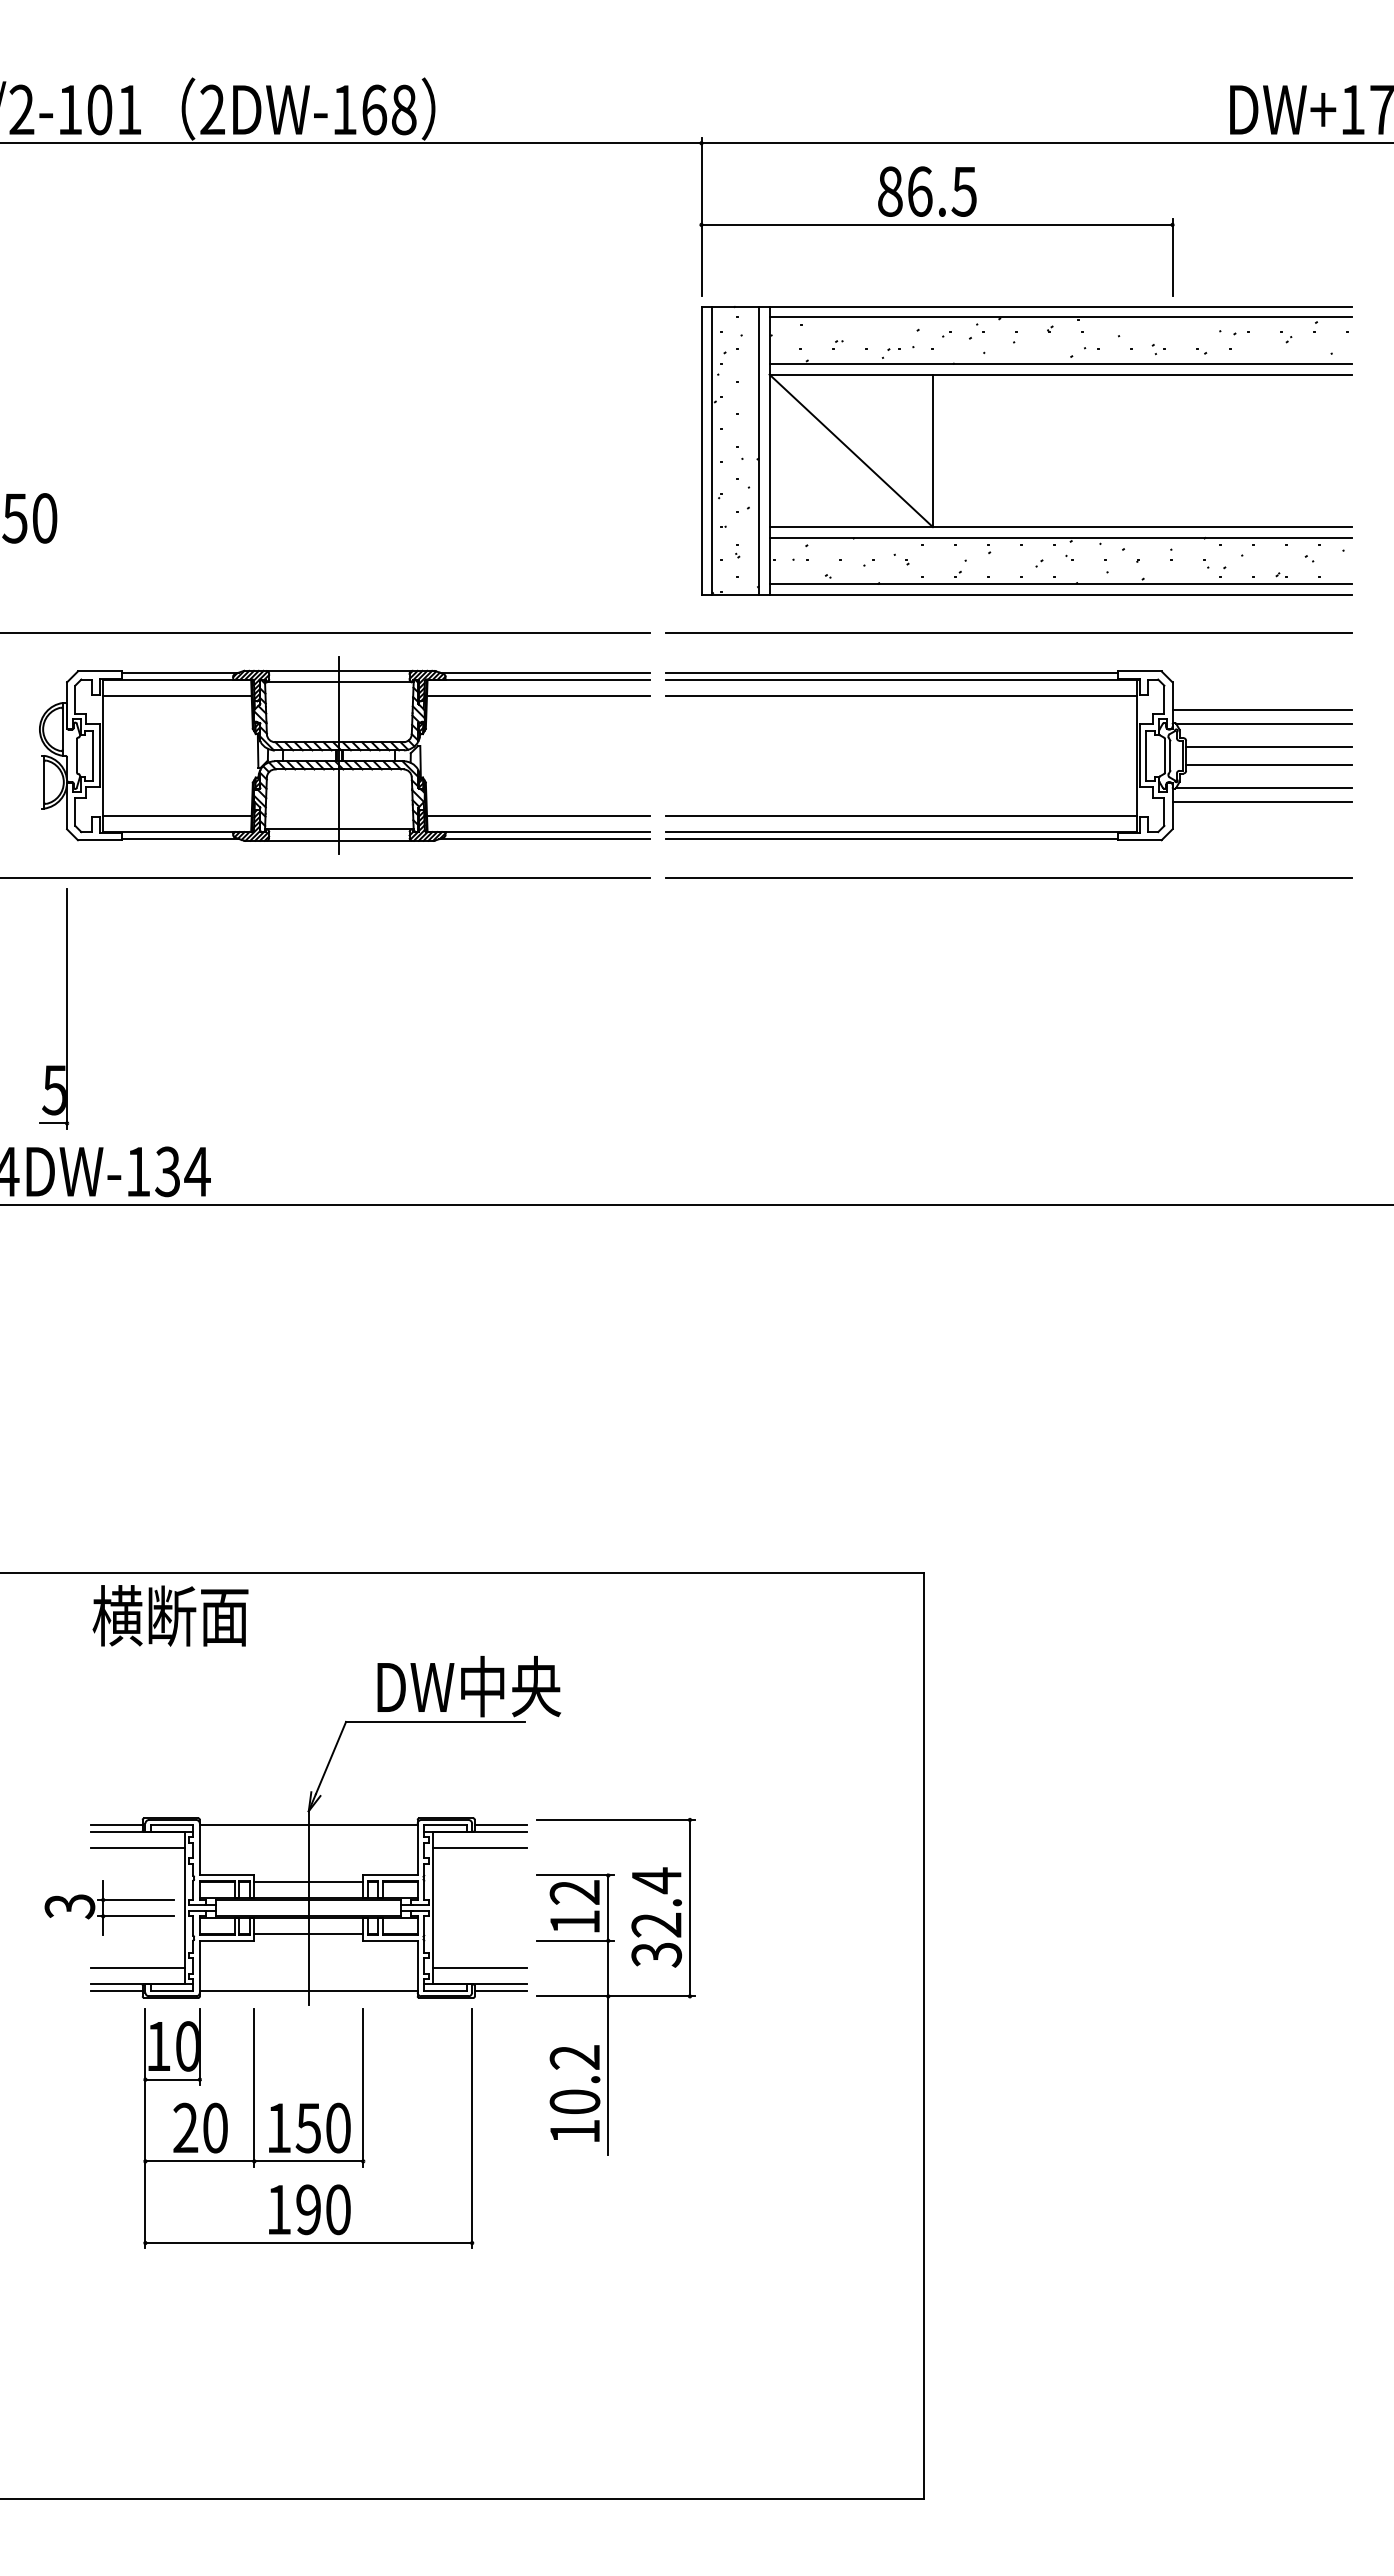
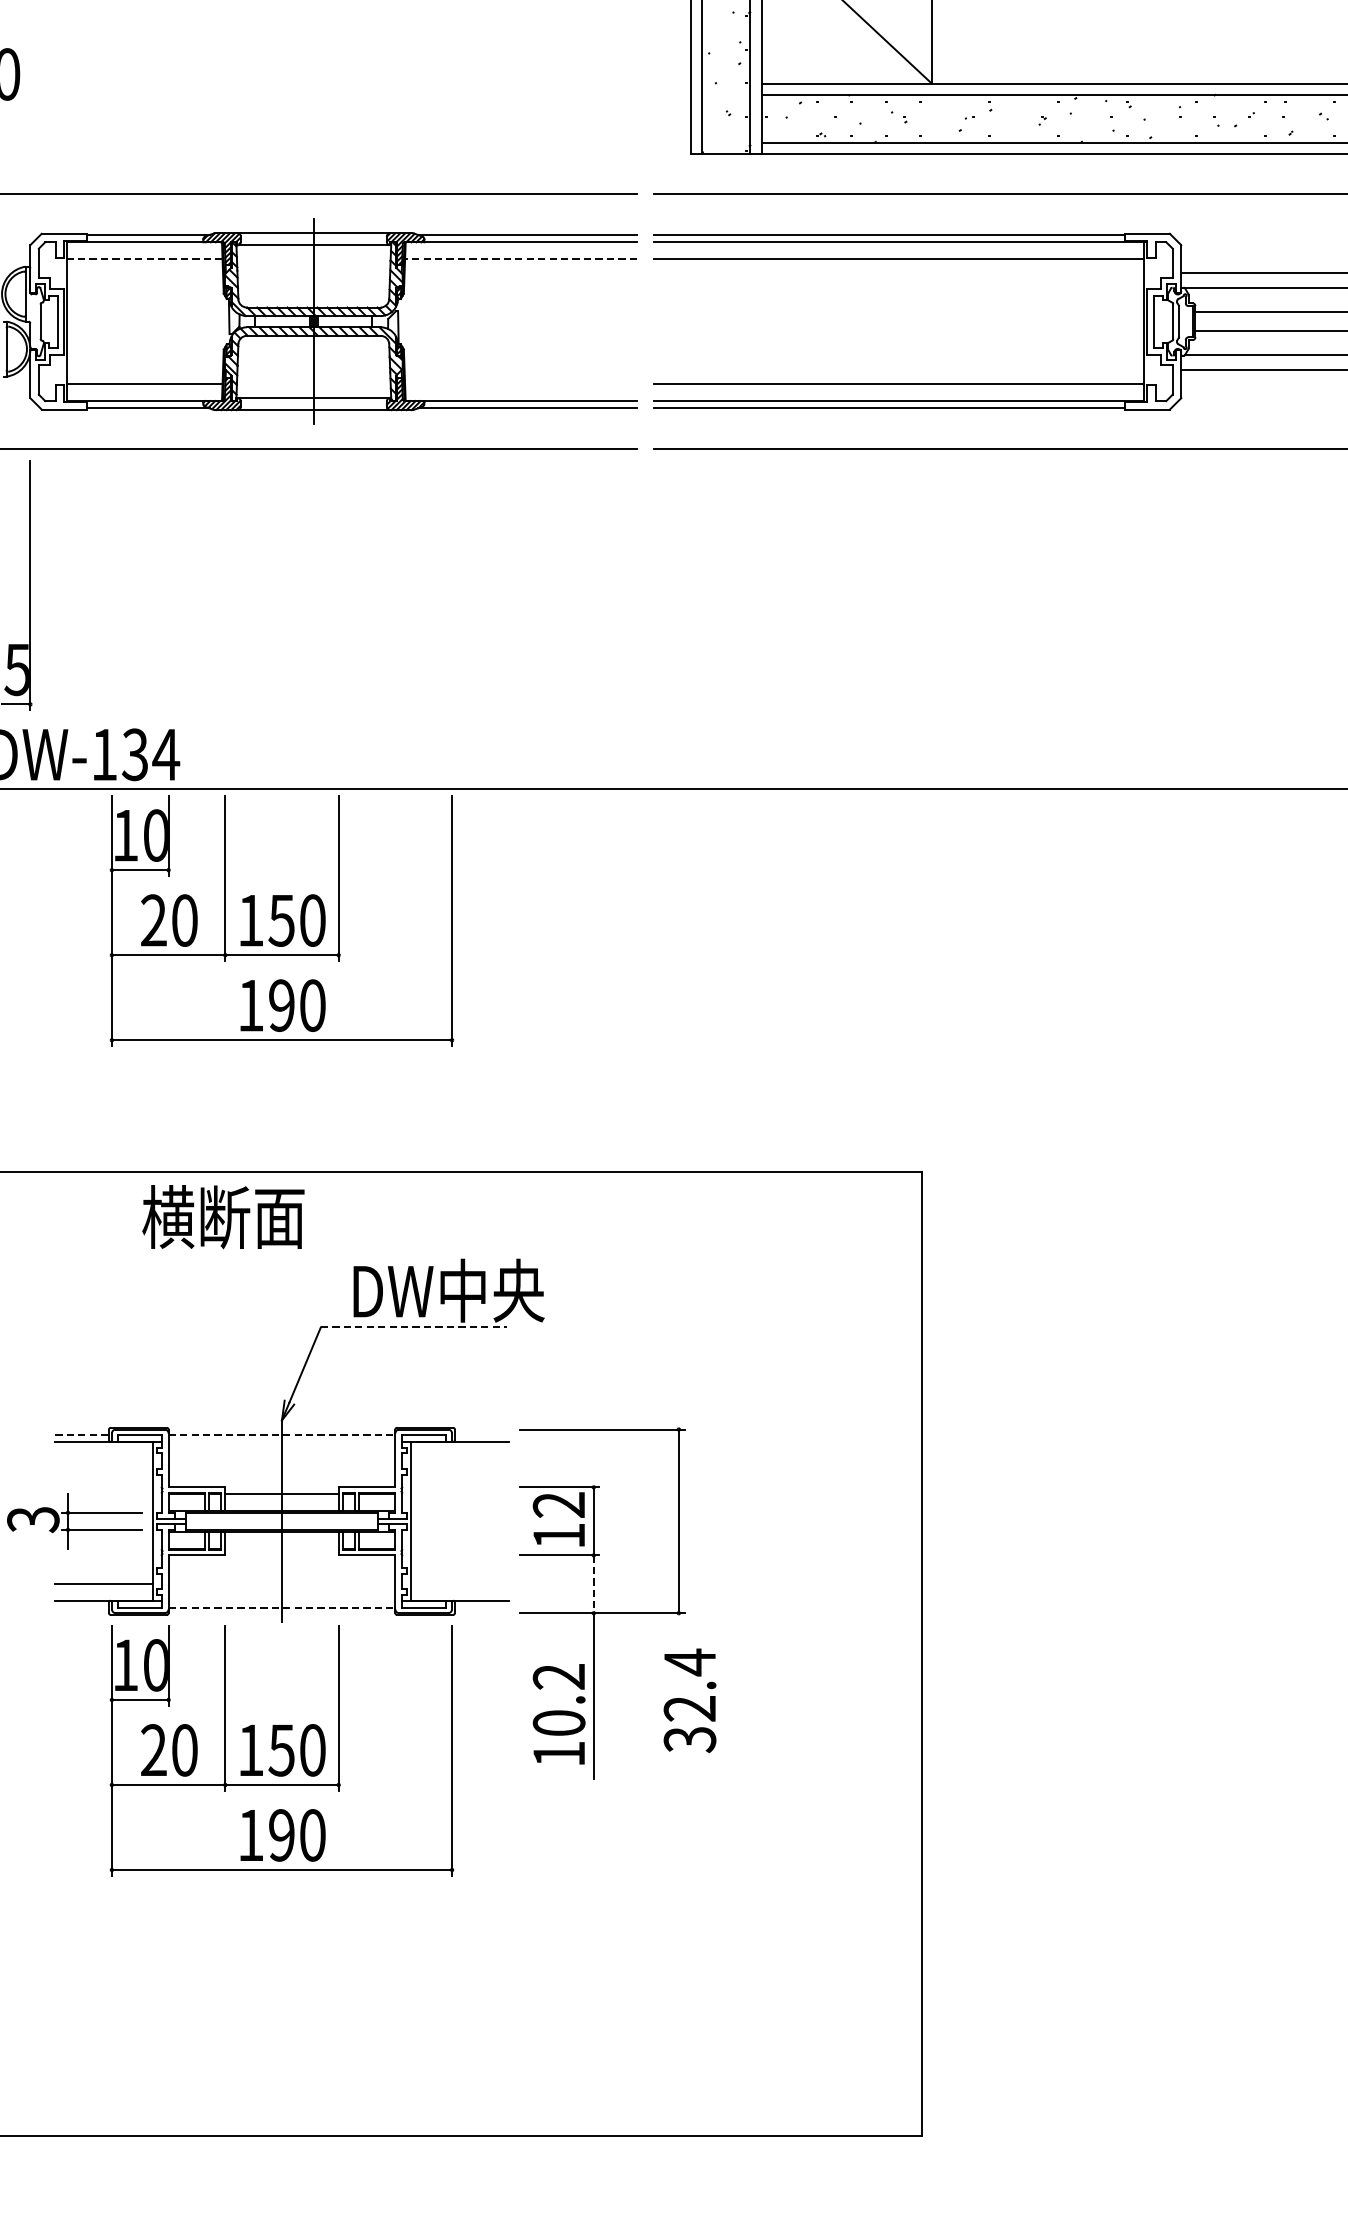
line: (177, 695) -> (145, 258), solid -> dashed
line: (537, 695) -> (520, 258), solid -> dashed
line: (538, 815) -> (521, 383), removed
part: (308, 1331) -> (281, 921), added
text: (170, 1615) -> (223, 1216), moved
line: (435, 1721) -> (413, 1327), solid -> dashed
line: (116, 1824) -> (81, 1434), solid -> dashed
line: (308, 1824) -> (281, 1434), solid -> dashed
line: (500, 1824) -> (481, 1434), removed
line: (137, 1848) -> (103, 1459), removed
line: (479, 1848) -> (459, 1459), removed
text: (656, 1917) -> (689, 1700), moved
line: (308, 1934) -> (281, 1548), removed
line: (479, 1968) -> (459, 1584), removed
line: (608, 1968) -> (594, 1584), solid -> dashed
line: (116, 1991) -> (81, 1608), removed
line: (308, 1991) -> (281, 1608), solid -> dashed
line: (500, 1991) -> (481, 1608), removed

